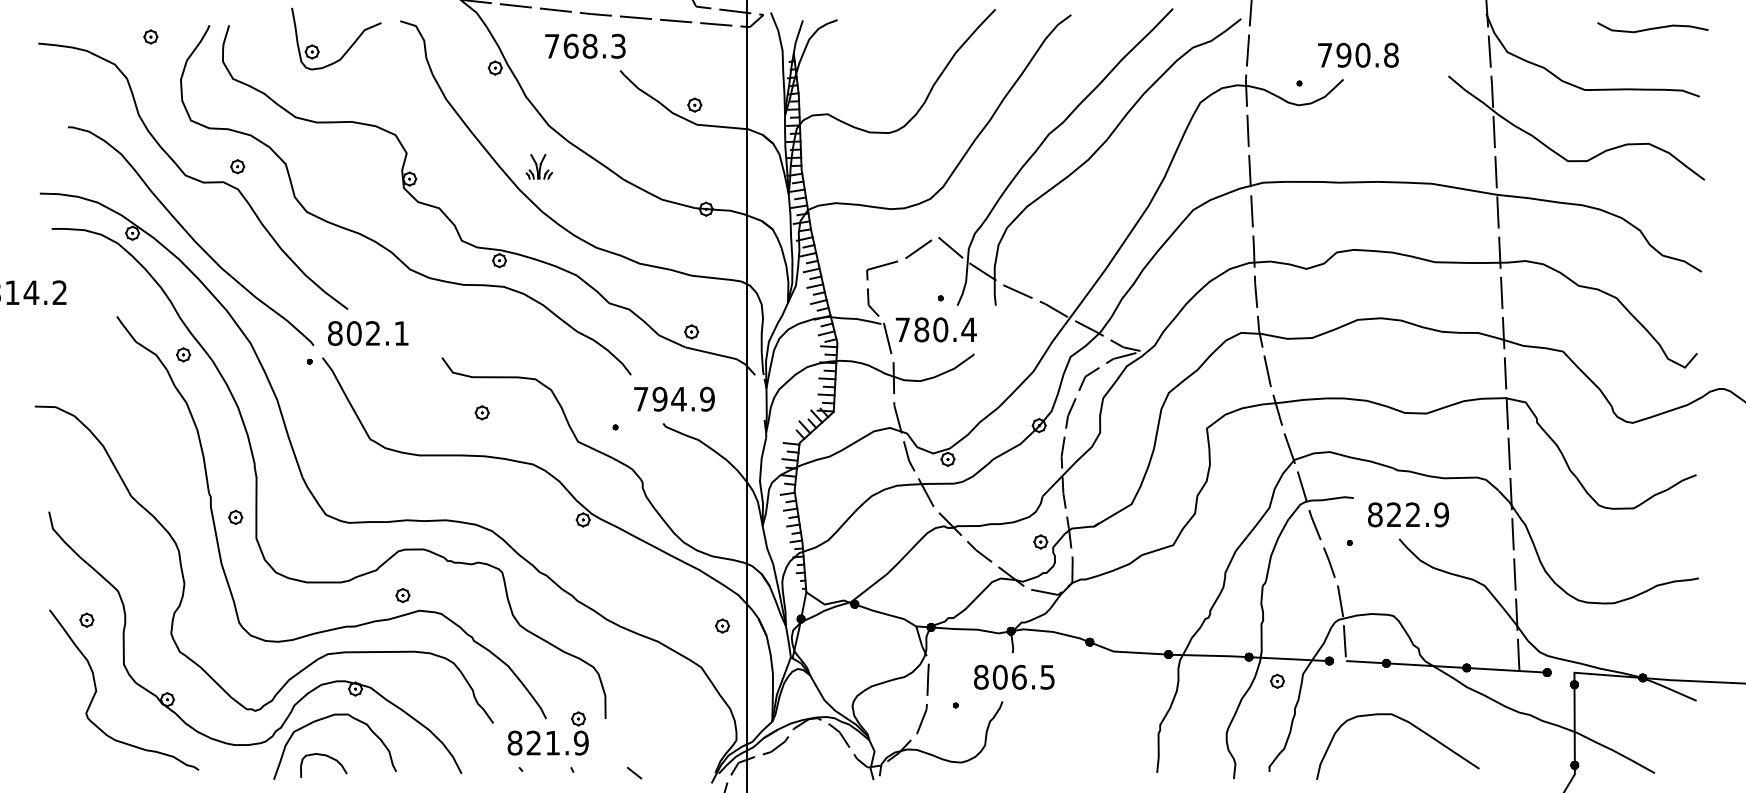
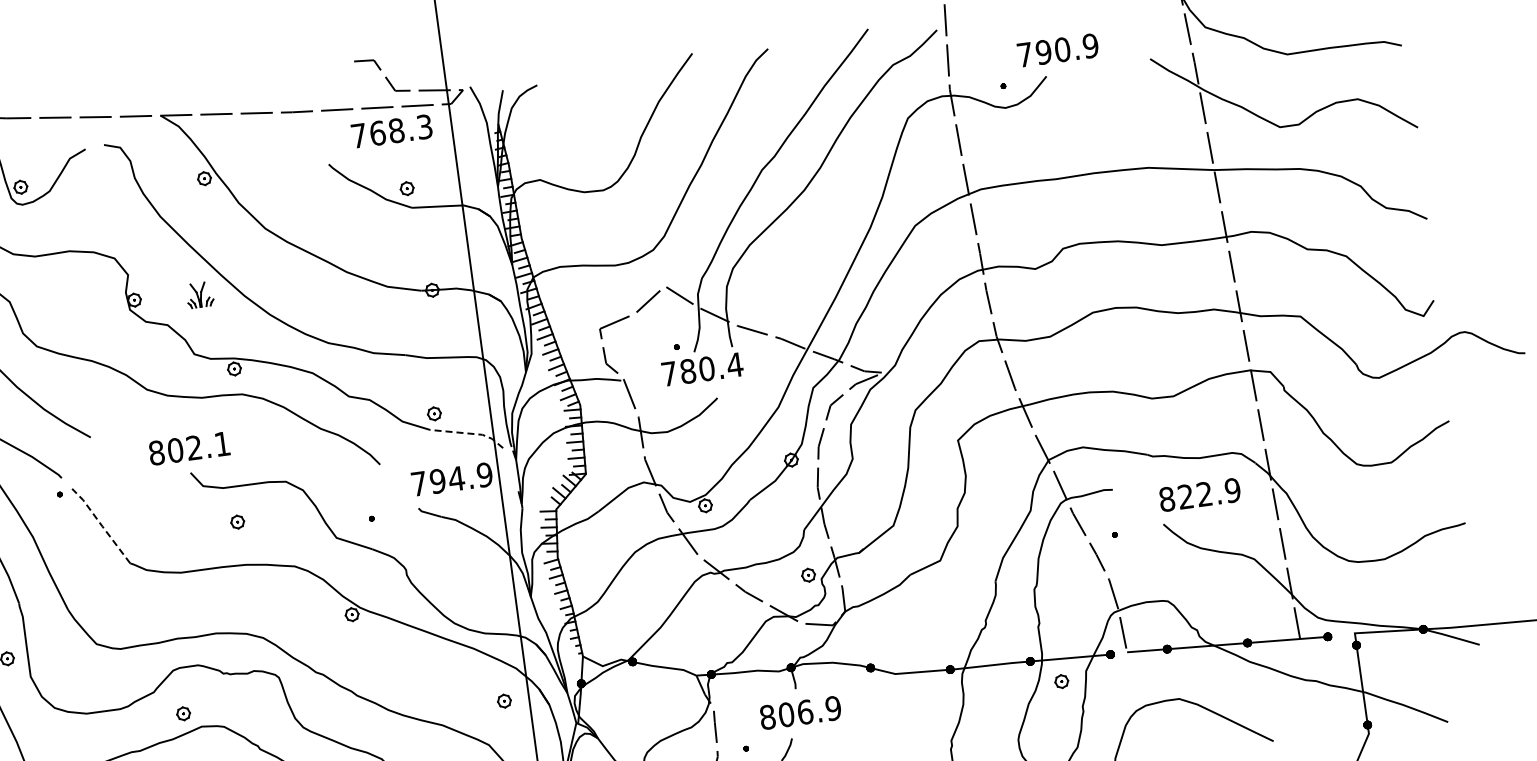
text: (585, 45) -> (391, 130), moved
text: (1390, 55) -> (1089, 46), 790.8 -> 790.9
part: (539, 166) -> (200, 294), moved
text: (935, 329) -> (701, 369), moved
text: (368, 333) -> (189, 448), moved
line: (723, 356) -> (469, 433), solid -> dashed
line: (347, 398) -> (102, 525), solid -> dashed
text: (674, 398) -> (452, 478), moved
text: (1408, 514) -> (1199, 494), moved
text: (1047, 676) -> (833, 707), 806.5 -> 806.9

